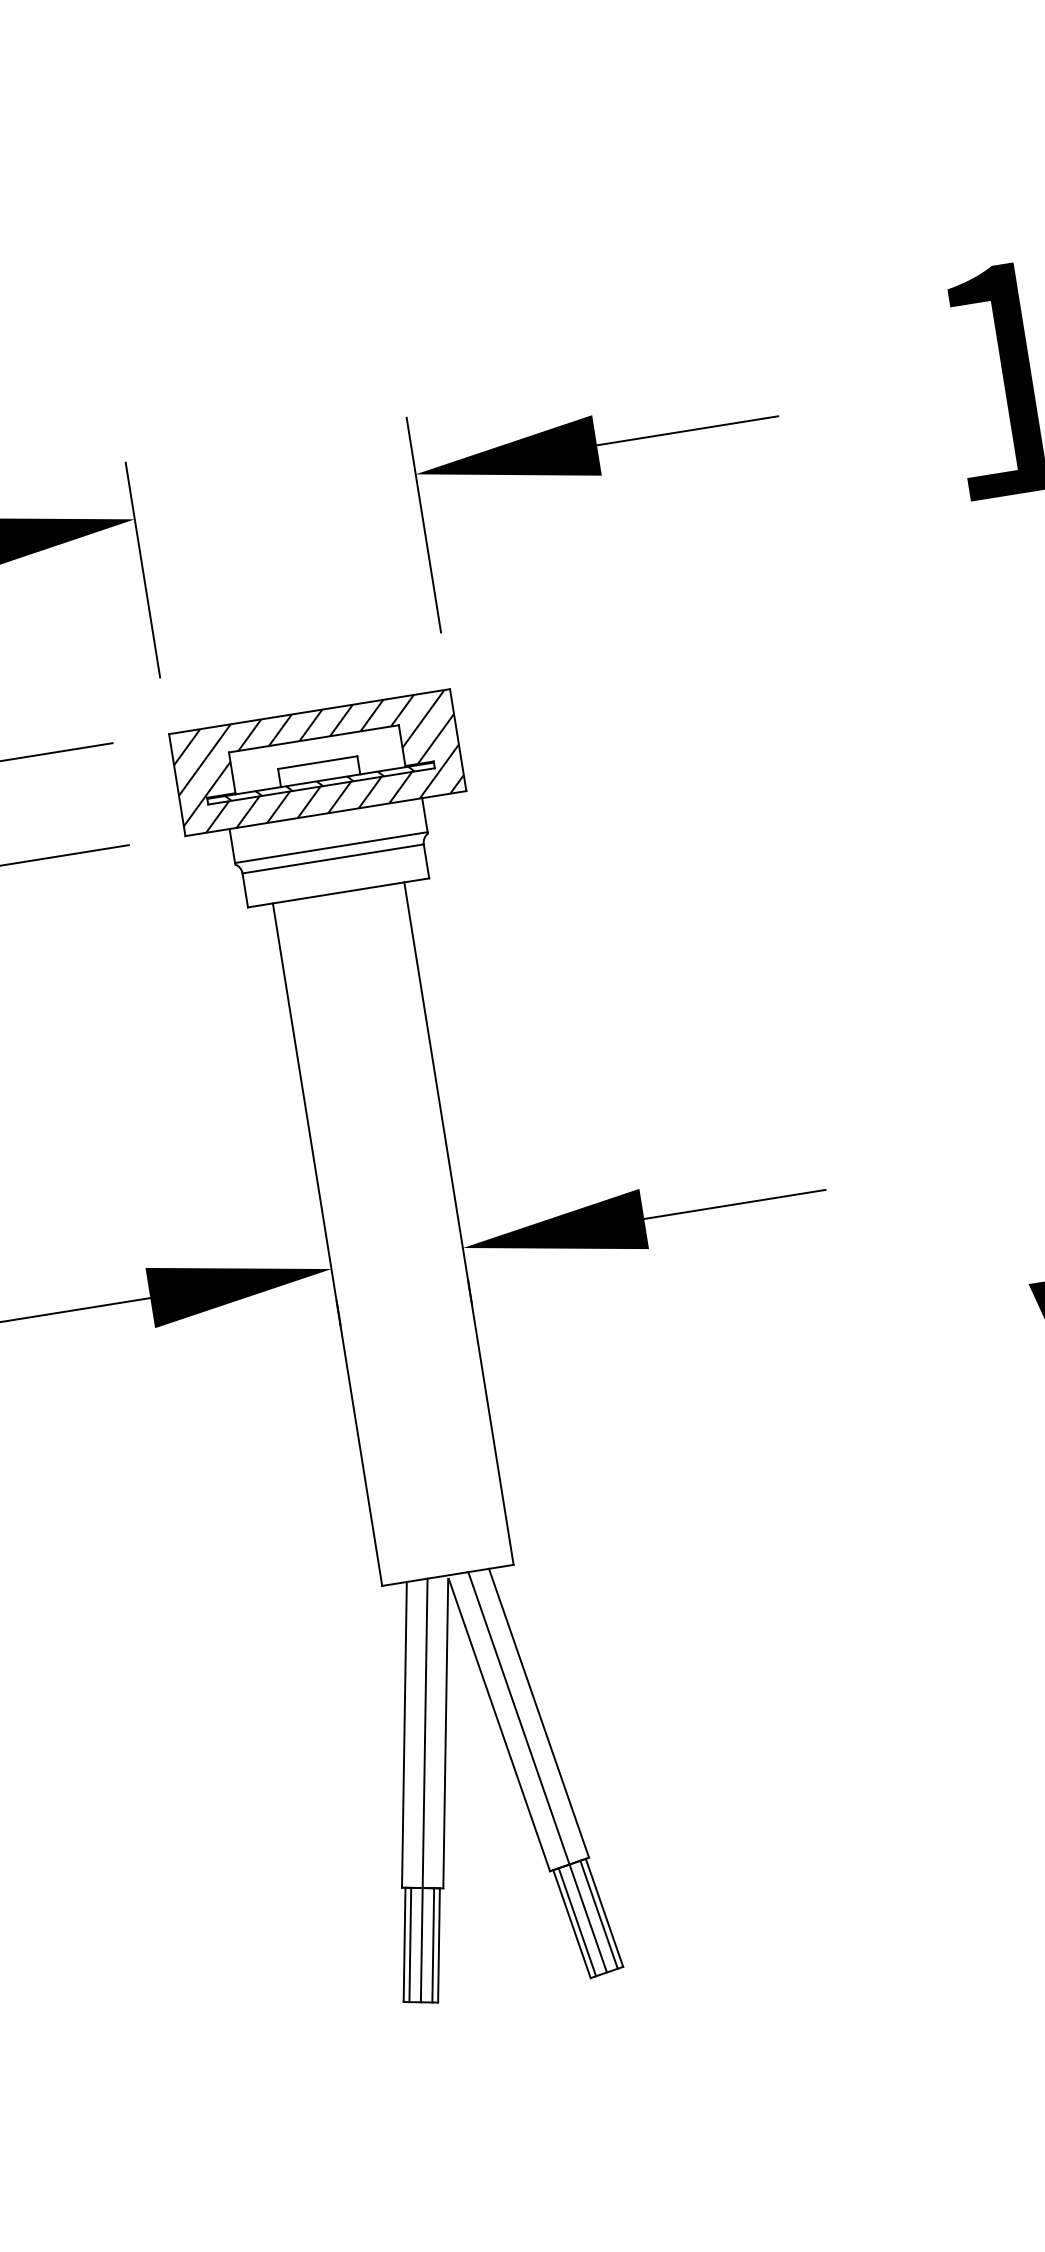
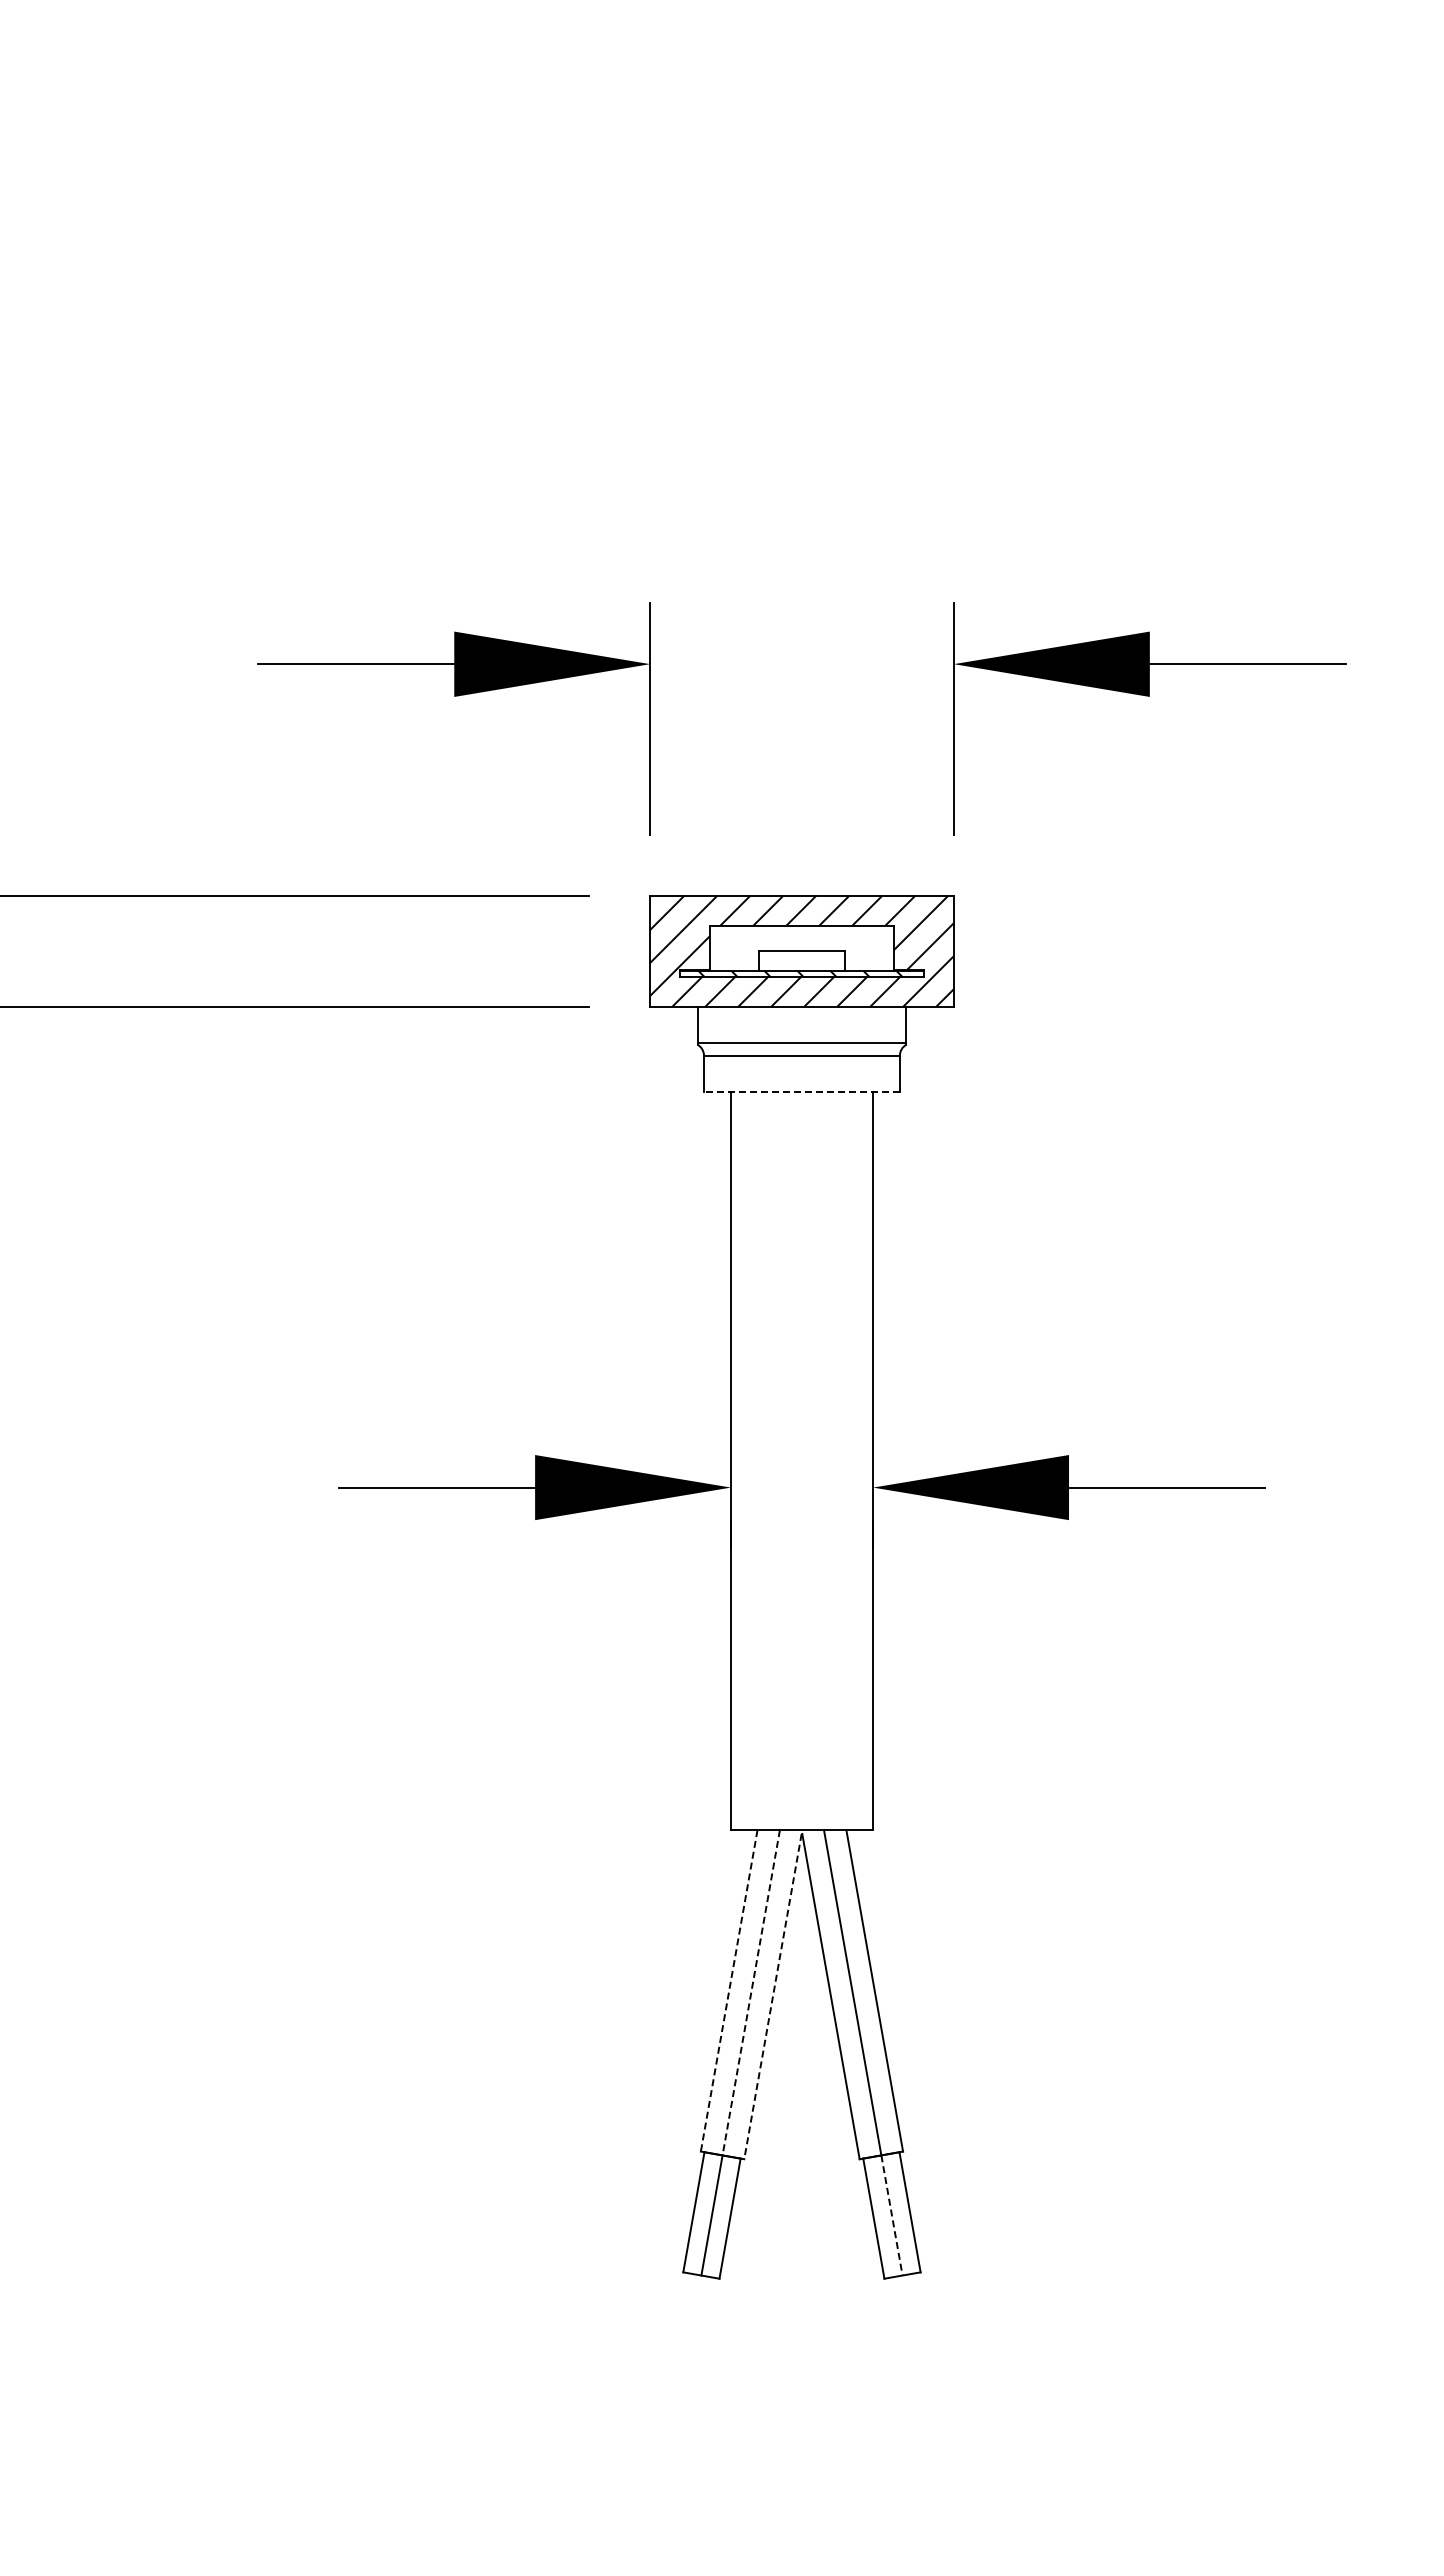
line: (338, 893) -> (801, 1092), solid -> dashed
line: (425, 1733) -> (751, 1993), solid -> dashed
line: (445, 1734) -> (772, 1997), solid -> dashed
line: (404, 1735) -> (729, 1991), solid -> dashed
line: (598, 1914) -> (903, 2213), removed
line: (587, 1918) -> (891, 2215), solid -> dashed
line: (577, 1922) -> (879, 2217), removed
line: (409, 1945) -> (699, 2213), removed
line: (432, 1945) -> (723, 2217), removed

